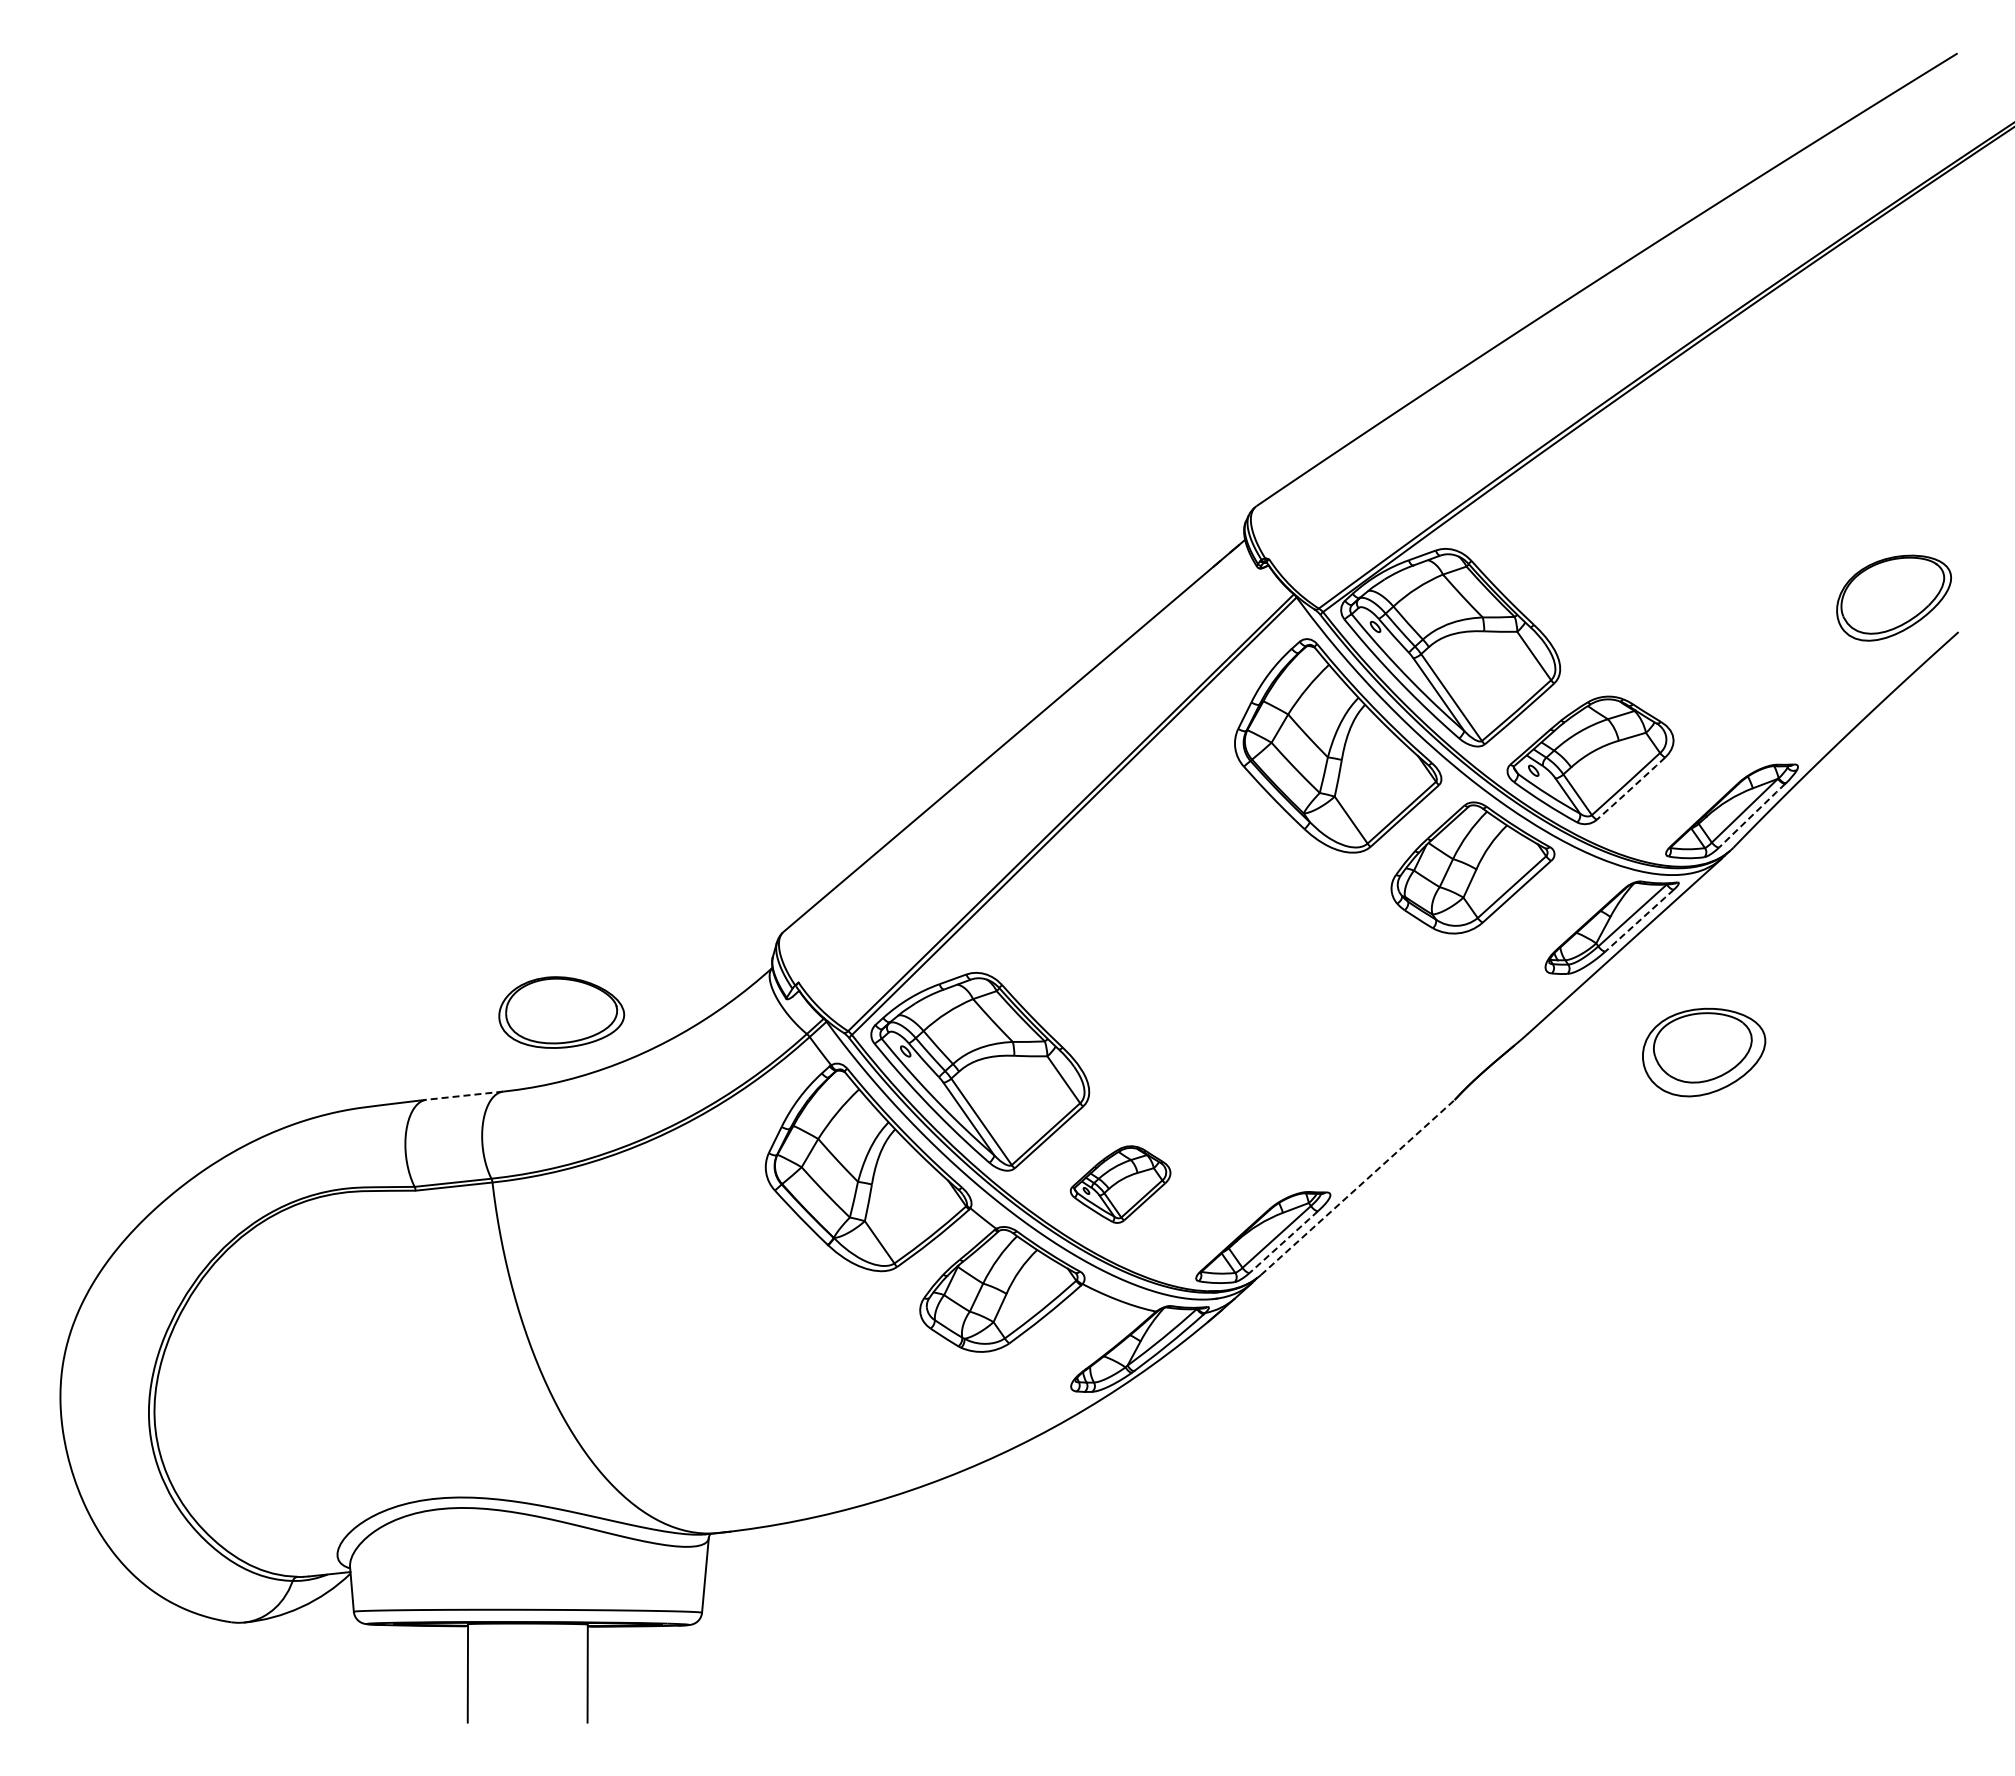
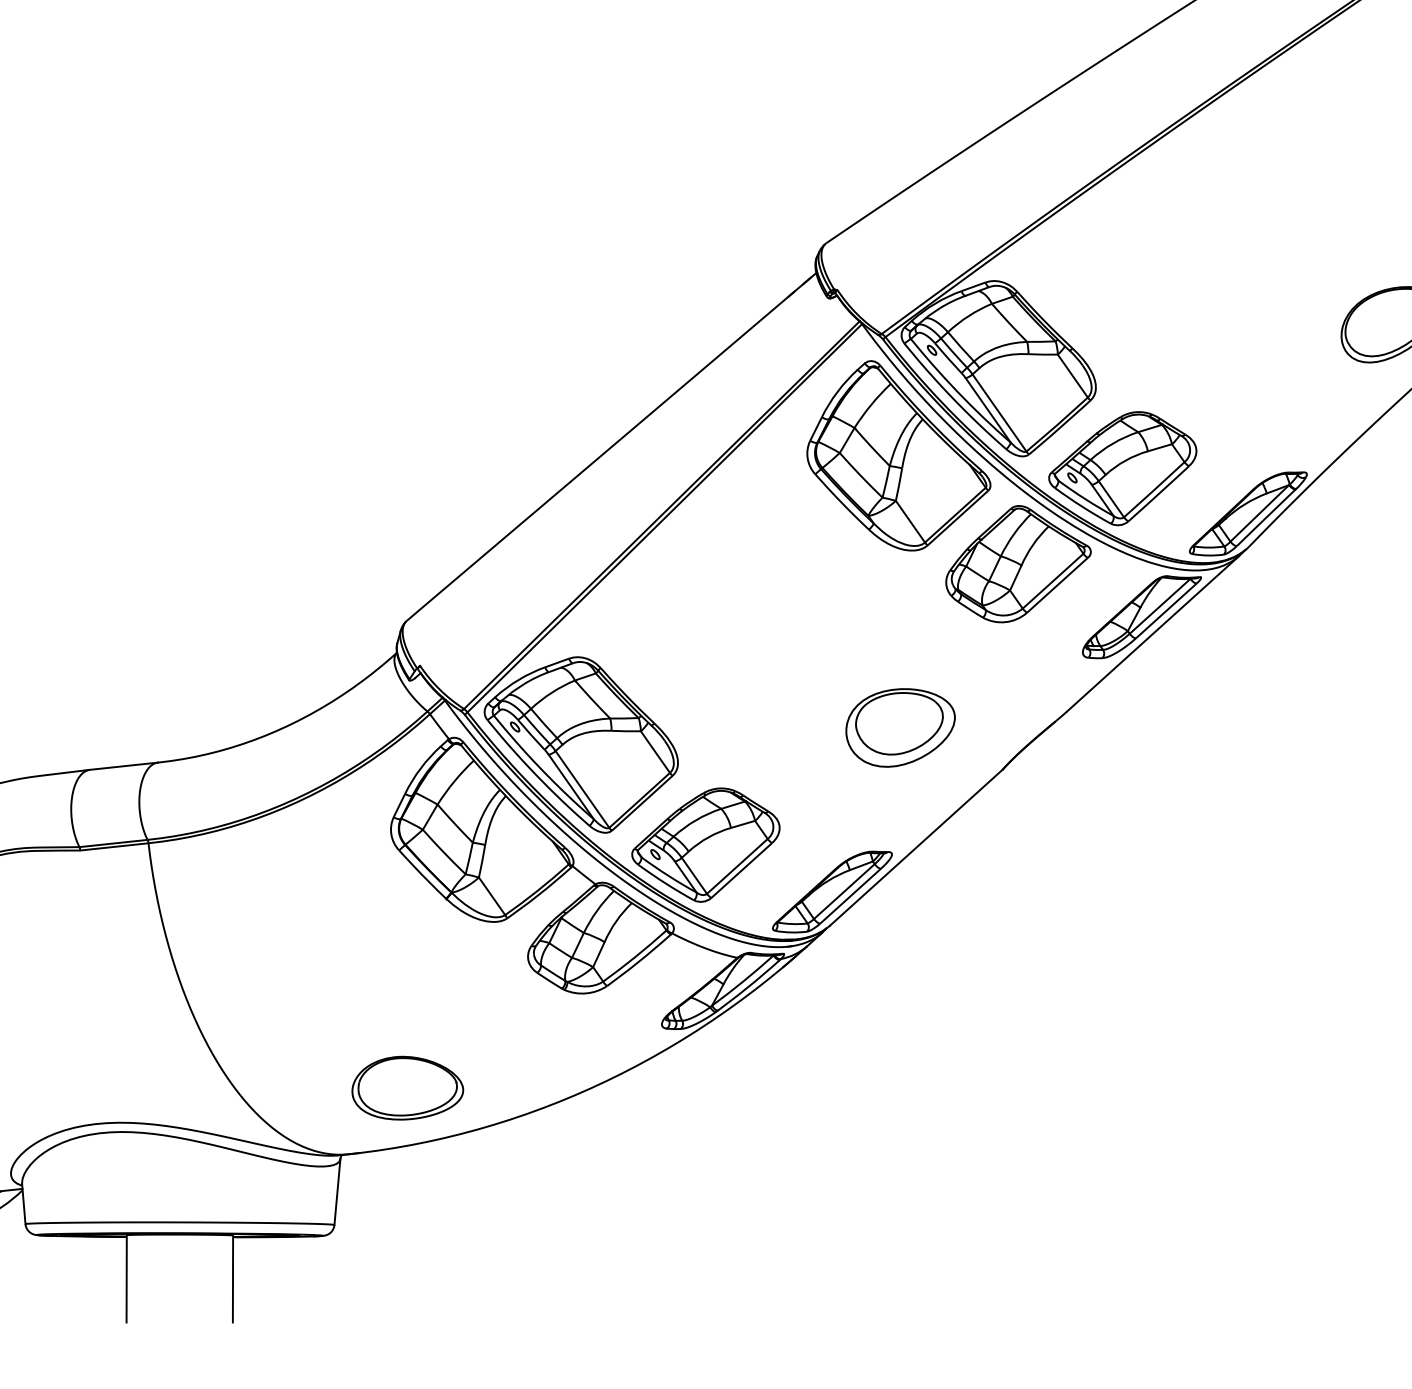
line: (1631, 788) -> (1159, 493), dashed -> solid
line: (1752, 815) -> (1266, 517), dashed -> solid
line: (1639, 920) -> (1166, 610), dashed -> solid
part: (561, 1012) -> (407, 1088), moved
part: (1704, 1052) -> (900, 727), moved
line: (464, 1095) -> (123, 766), dashed -> solid
part: (1120, 1184) -> (705, 845), size x1.67
line: (1357, 1187) -> (916, 847), dashed -> solid
line: (1284, 1241) -> (851, 895), dashed -> solid

